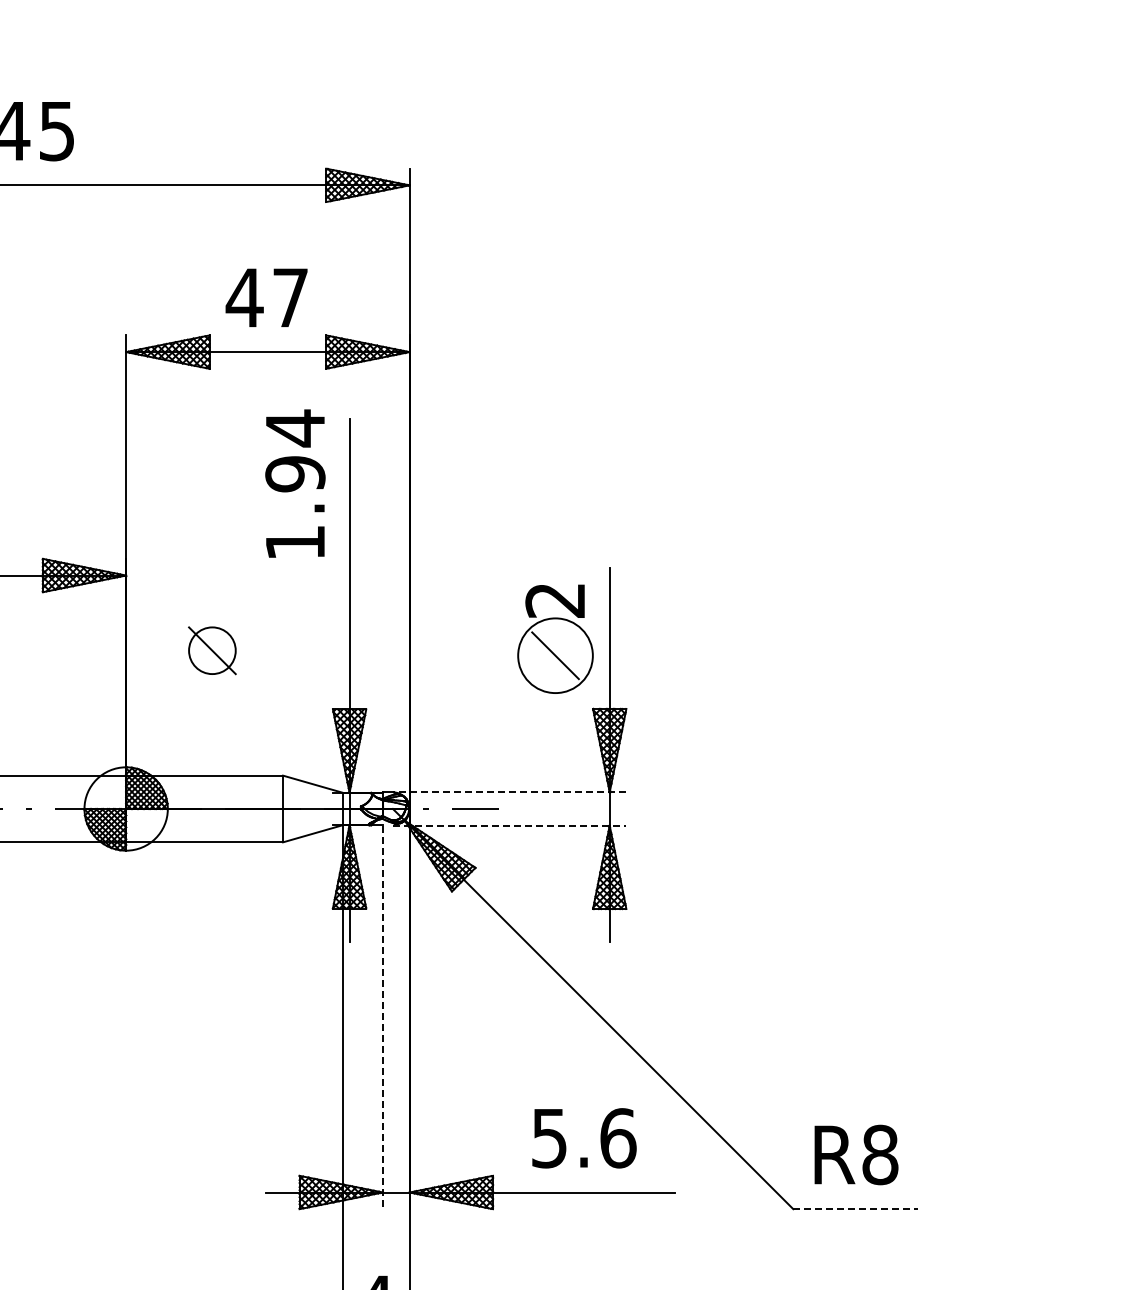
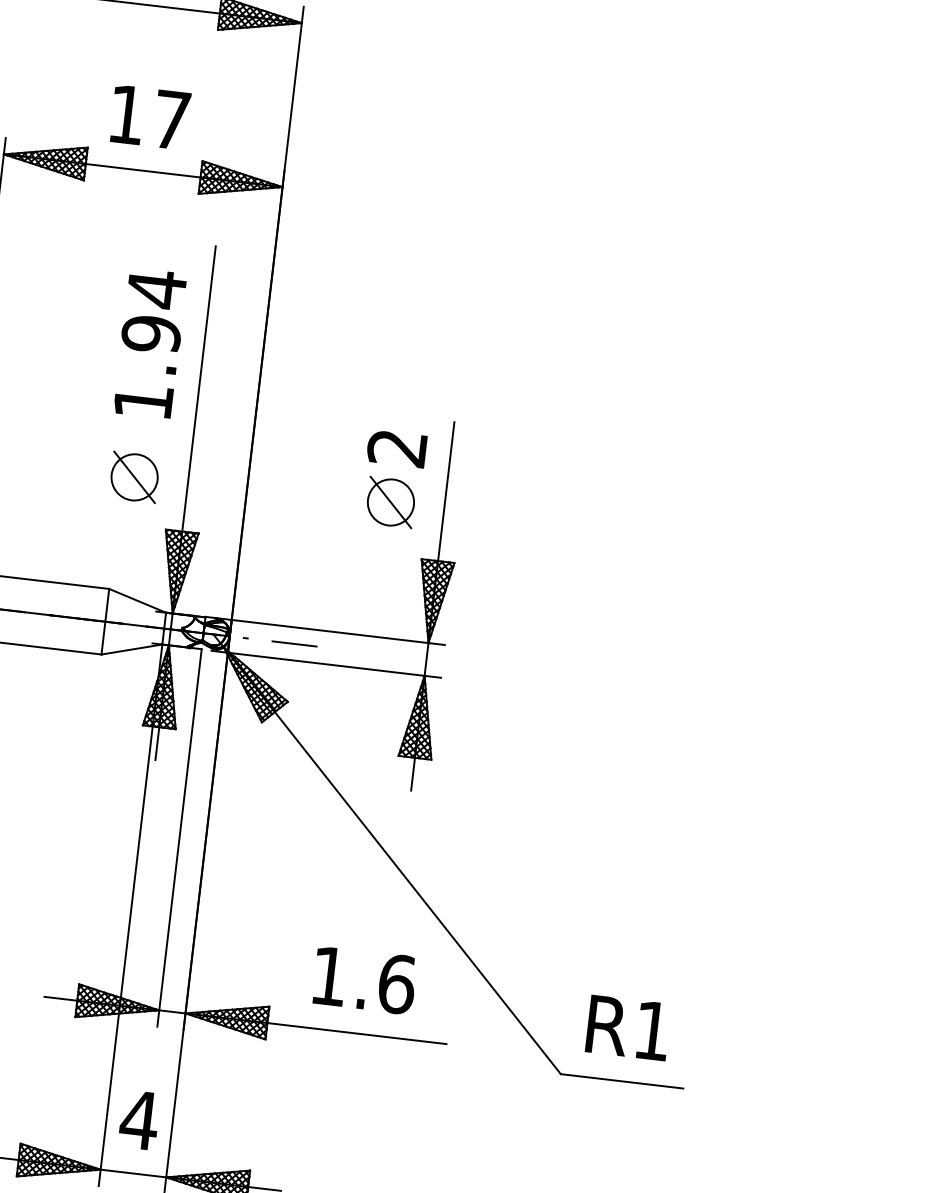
text: (244, 297) -> (126, 114), 47 -> 17
text: (295, 483) -> (150, 343), moved
part: (212, 650) -> (134, 477), moved
circle: (555, 655) -> (390, 502), size x0.62
line: (509, 792) -> (329, 631), dashed -> solid
line: (509, 825) -> (326, 664), dashed -> solid
line: (382, 1017) -> (179, 838), dashed -> solid
text: (549, 1138) -> (329, 976), 5.6 -> 1.6
text: (880, 1154) -> (652, 1030), R8 -> R1
line: (856, 1209) -> (622, 1081), dashed -> solid

